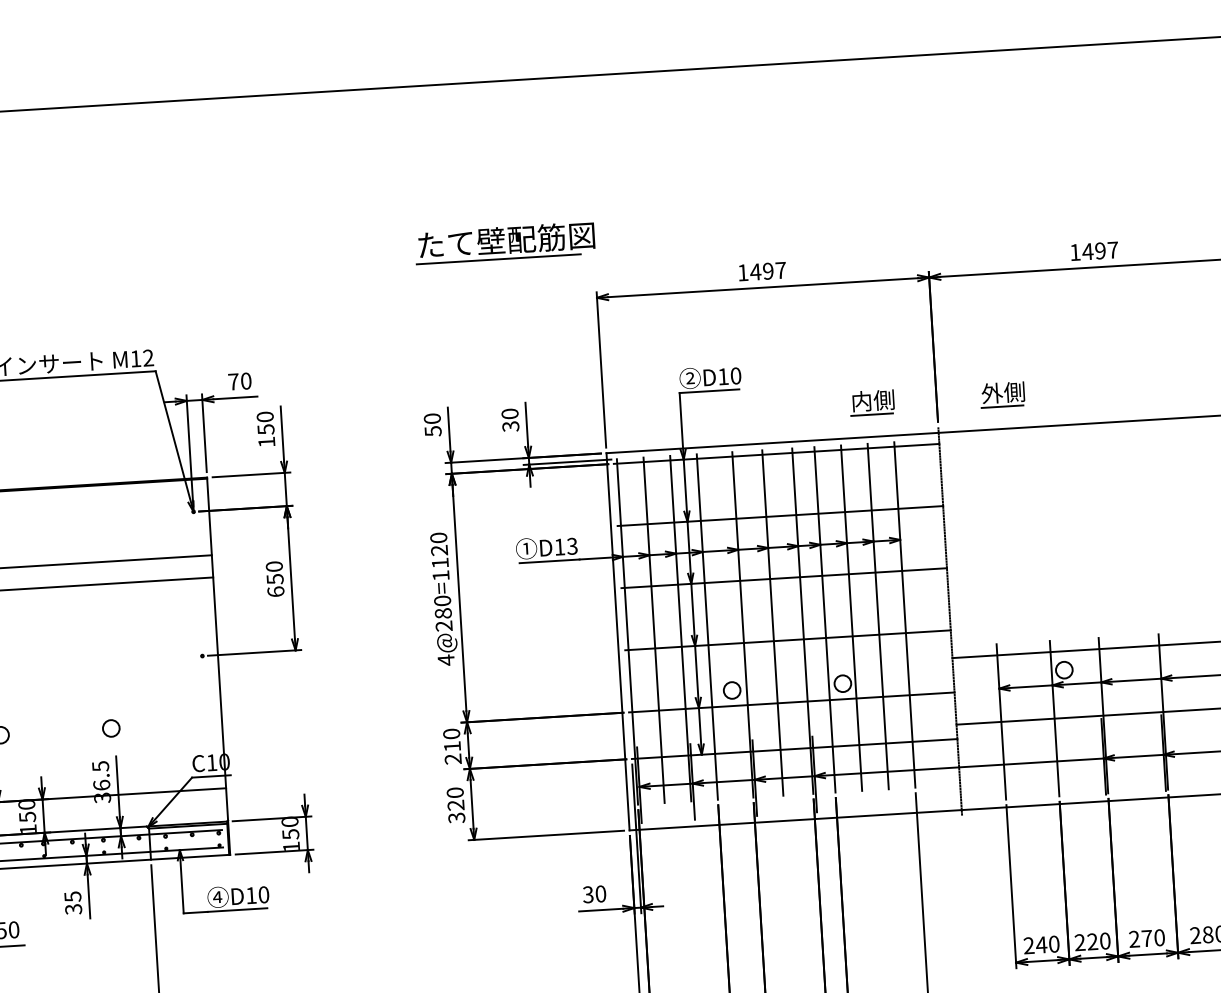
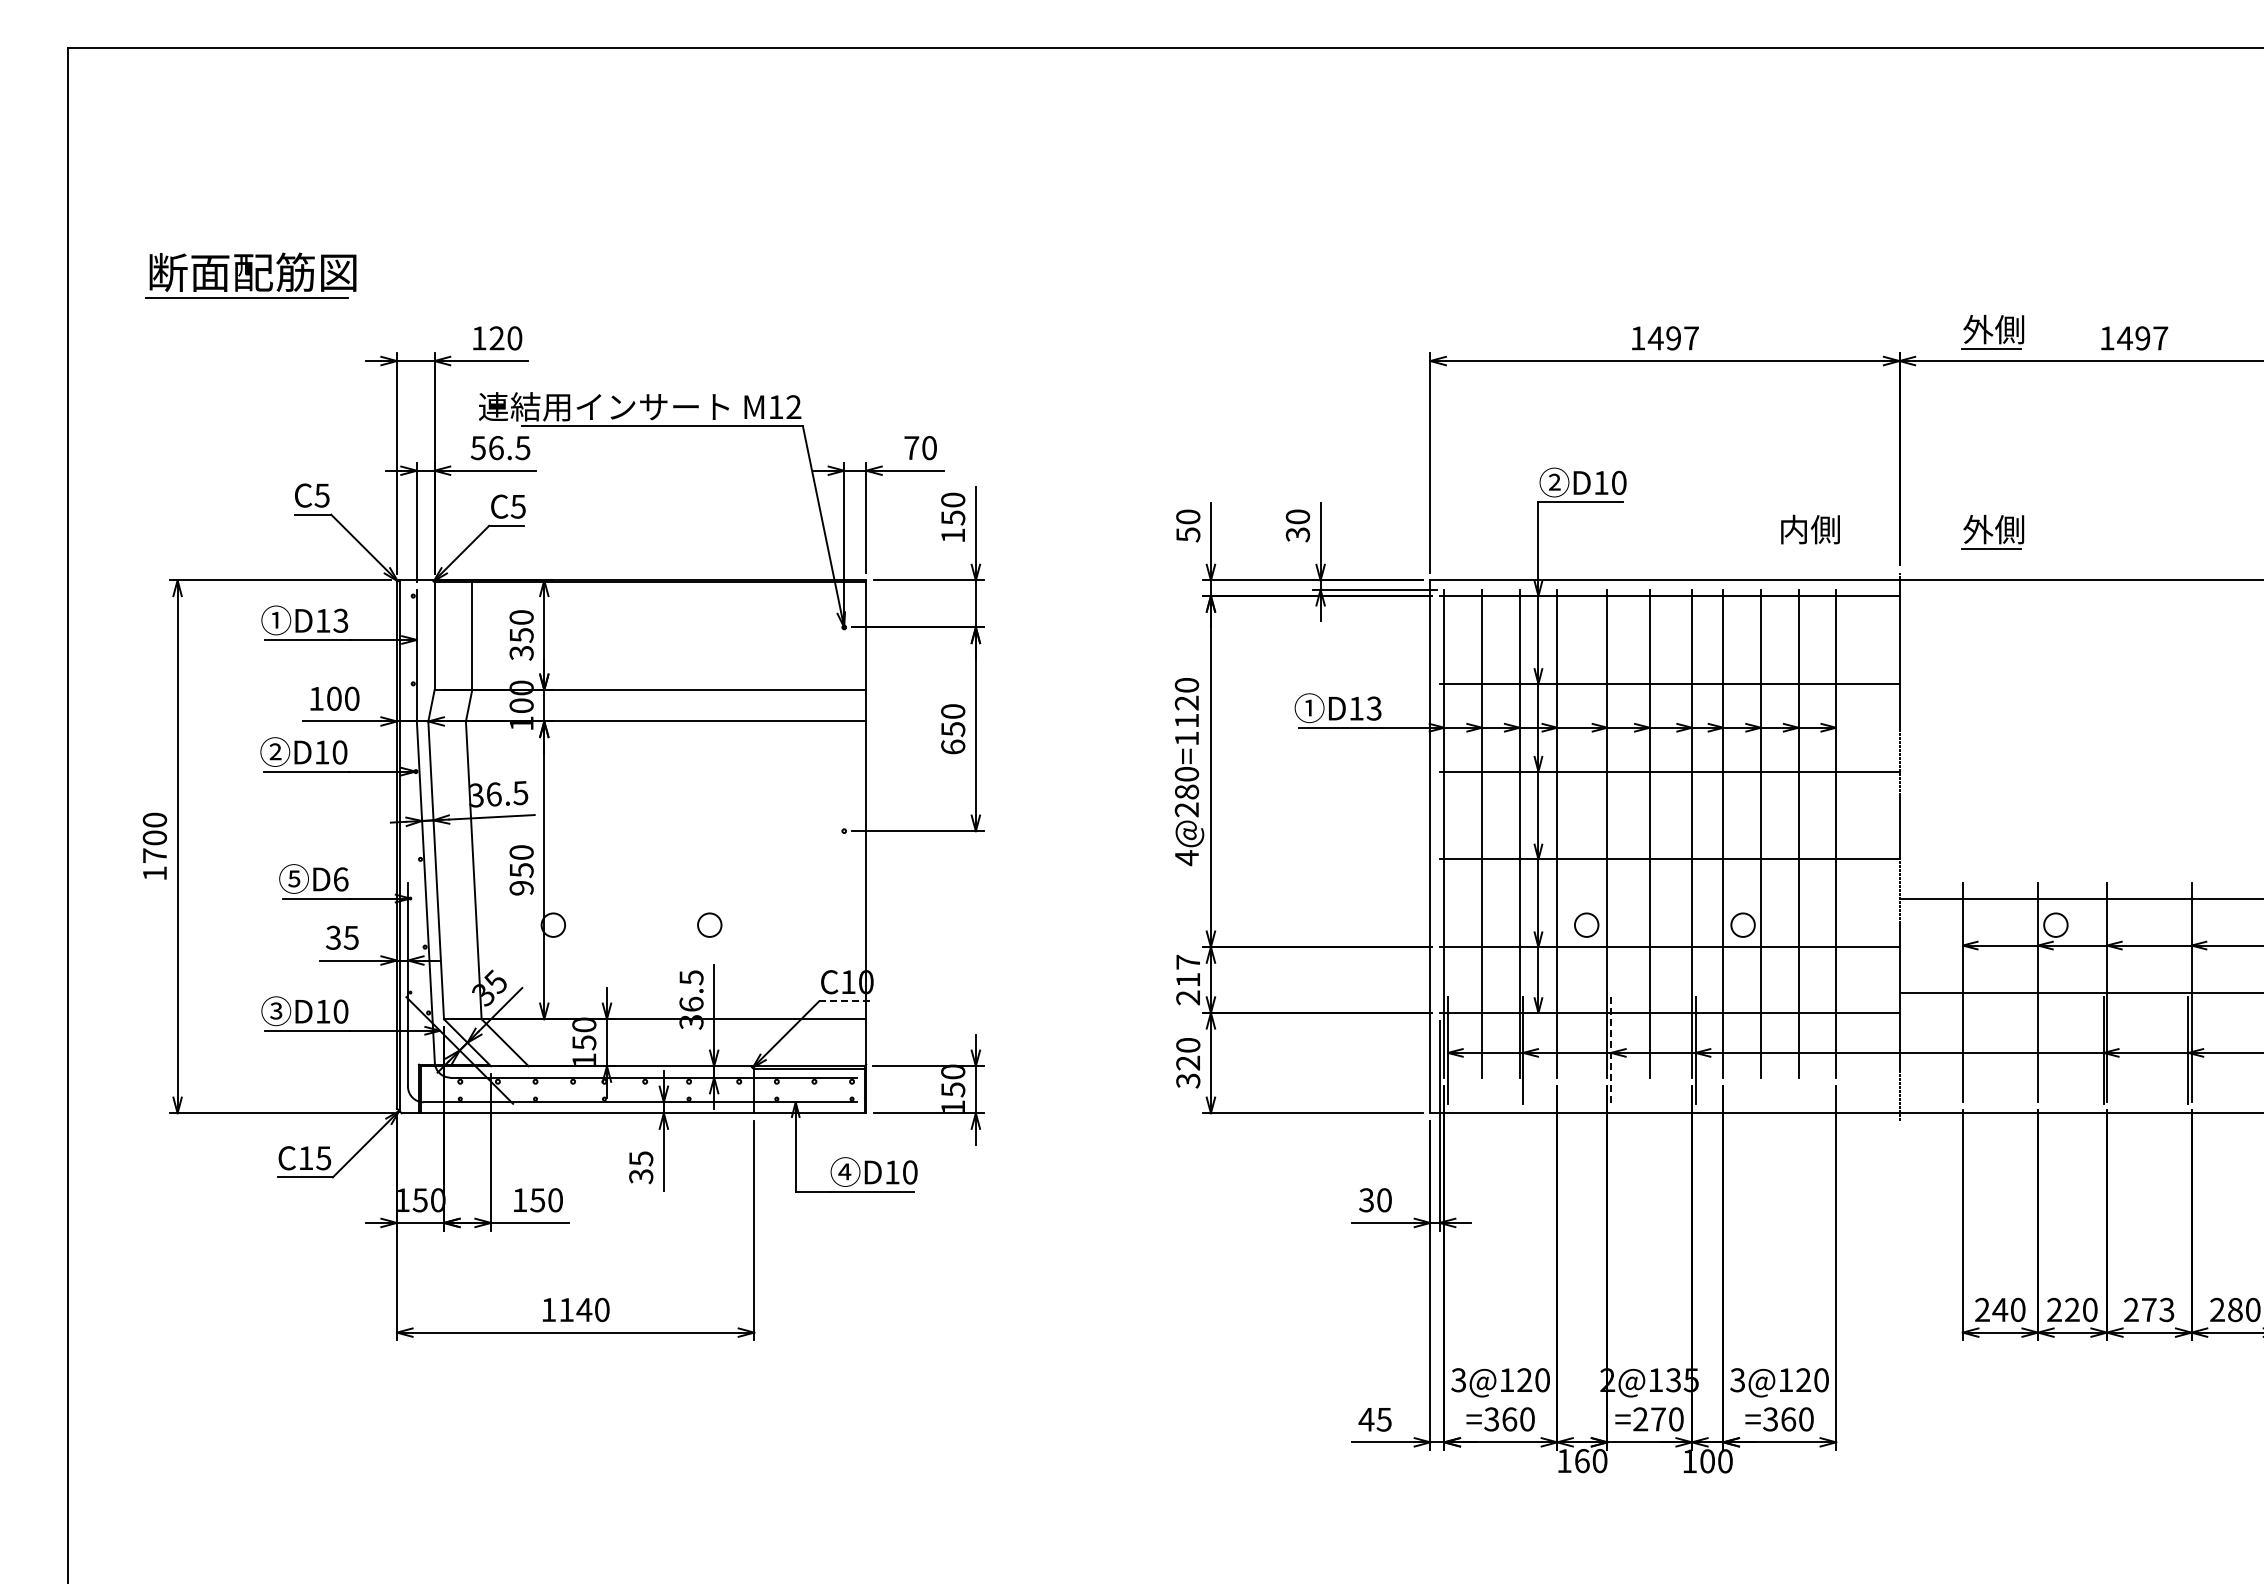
part: (504, 242) -> (1305, 275), removed
part: (993, 252) -> (1992, 331), added
line: (872, 414) -> (1807, 549), removed
text: (451, 733) -> (1188, 961), 210 -> 217
line: (212, 776) -> (847, 1001), solid -> dashed
line: (755, 778) -> (1611, 1050), solid -> dashed
text: (1159, 938) -> (2166, 1310), 270 -> 273

